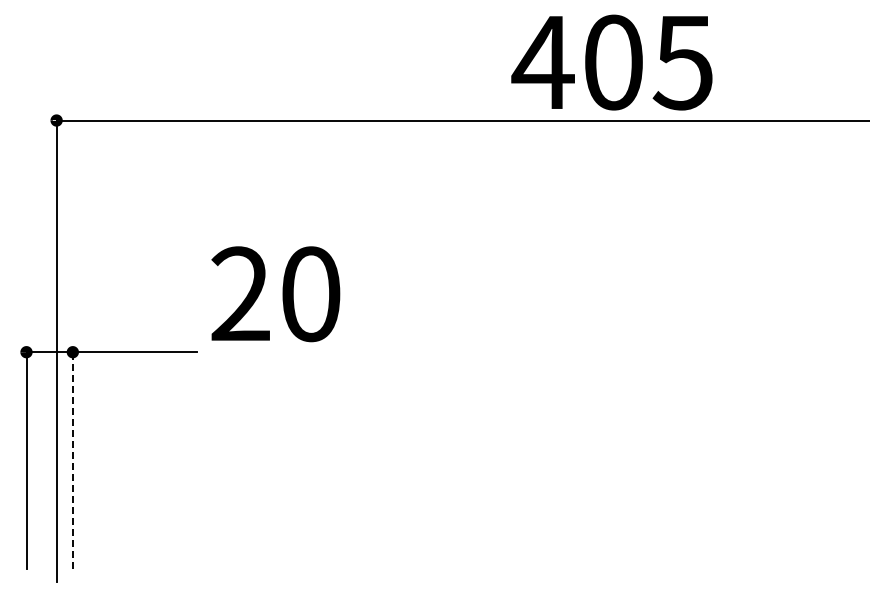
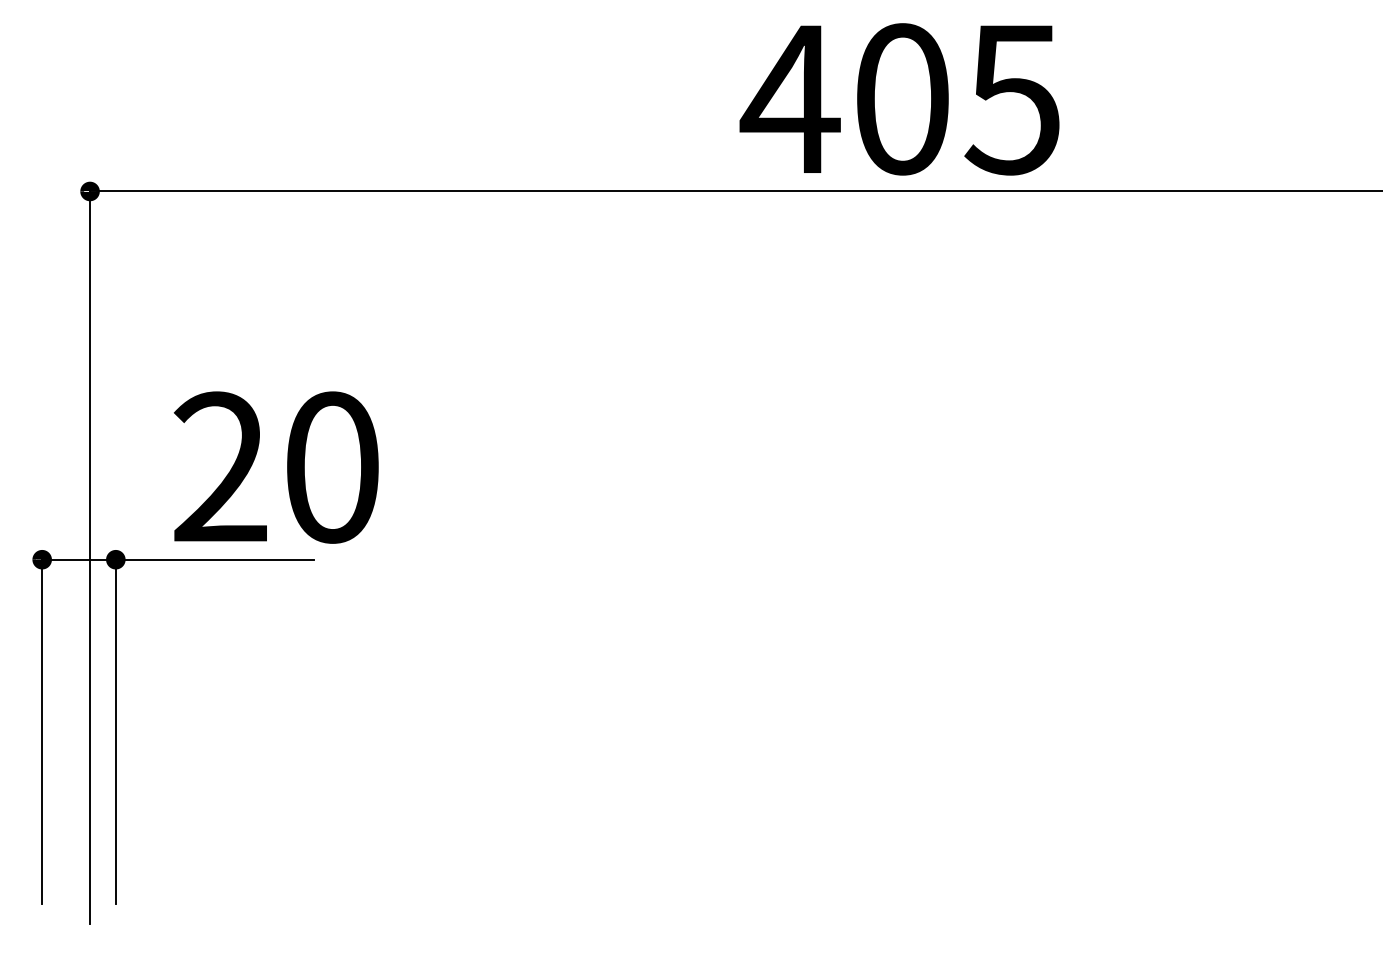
text: (611, 62) -> (898, 99), moved
text: (275, 294) -> (275, 467), moved
line: (72, 458) -> (115, 728), dashed -> solid

